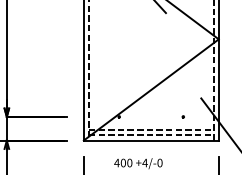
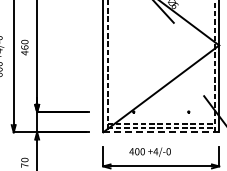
line: (151, 140) -> (161, 132), solid -> dashed

